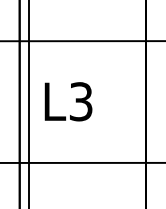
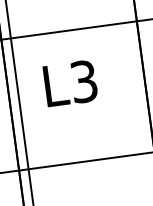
text: (68, 101) -> (70, 83), moved

